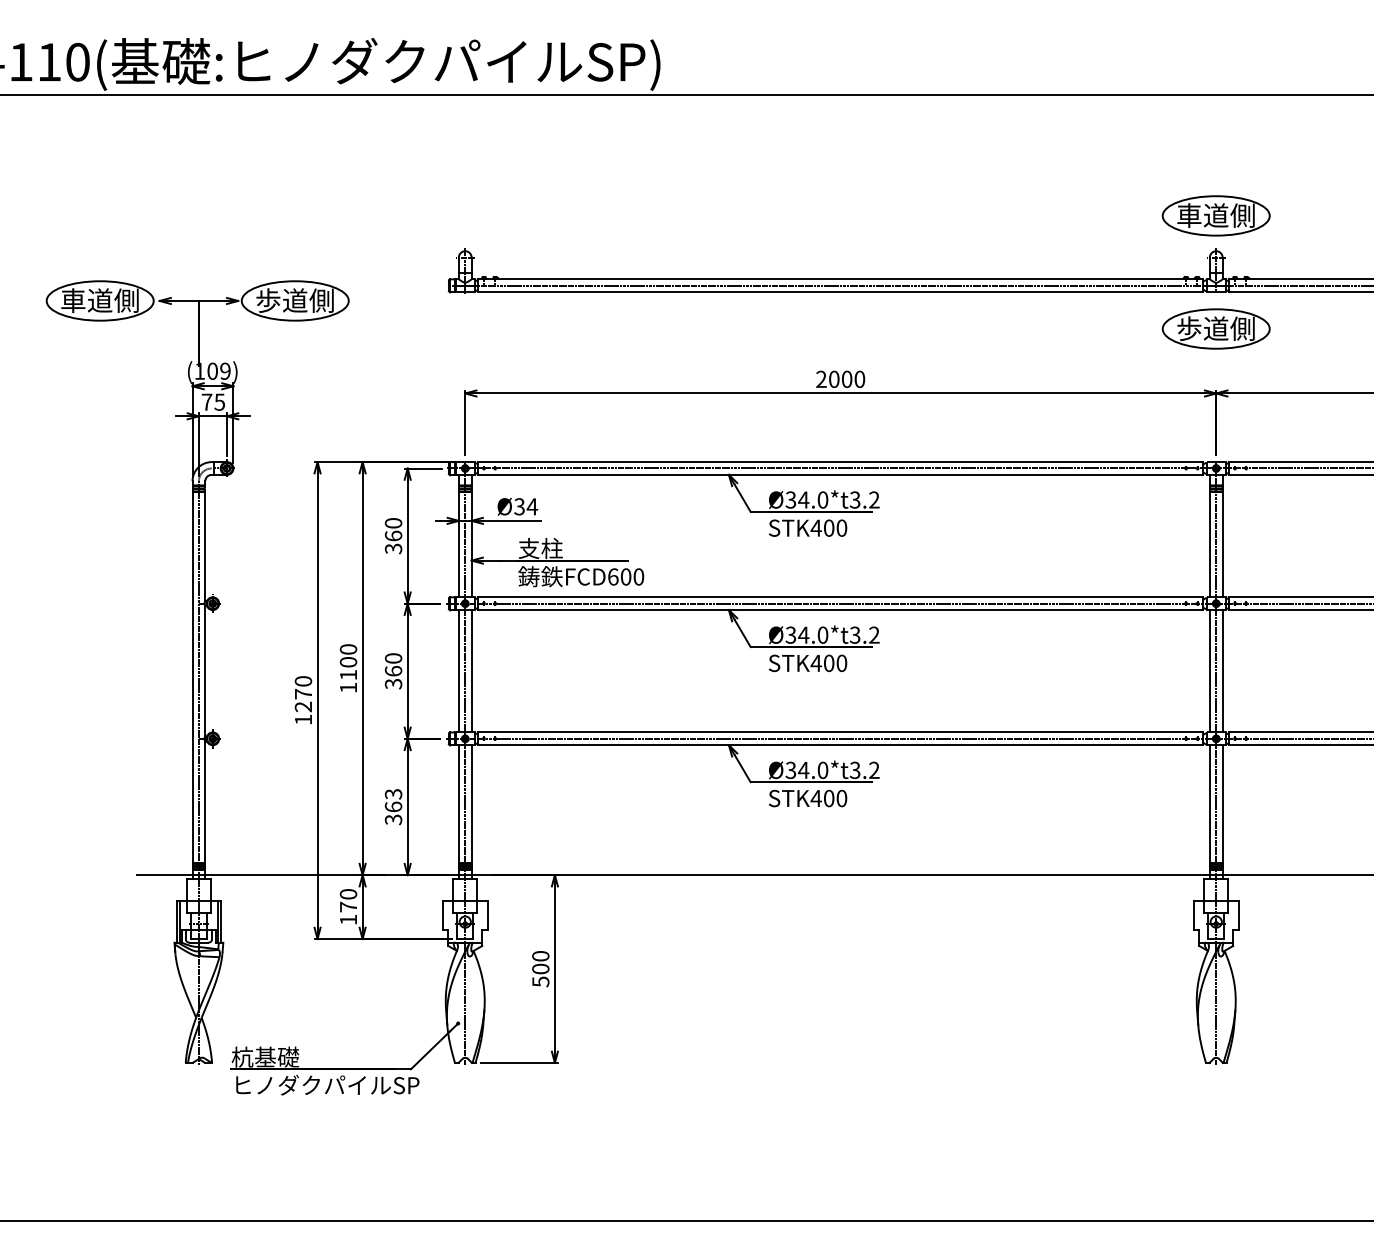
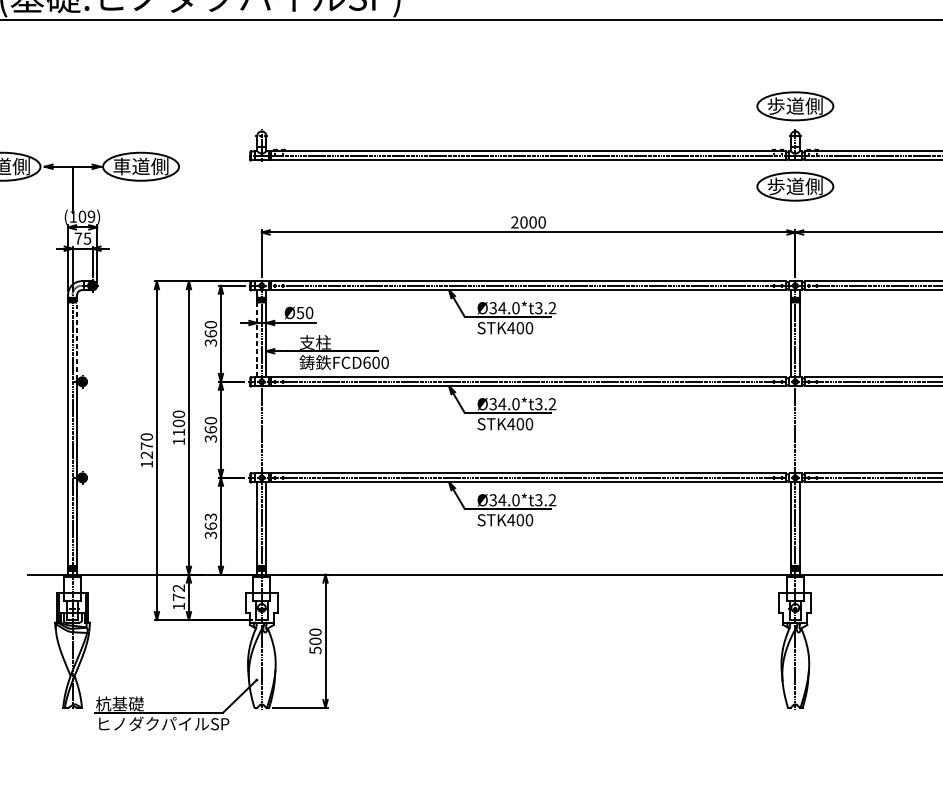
text: (1189, 215) -> (776, 106), 車道側 -> 歩道側
text: (268, 300) -> (122, 166), 歩道側 -> 車道側
text: (526, 506) -> (305, 312), Ø34 -> Ø50
line: (458, 544) -> (257, 339), solid -> dashed
line: (205, 545) -> (77, 340), solid -> dashed
line: (458, 671) -> (257, 429), removed
line: (471, 671) -> (266, 429), removed
line: (1209, 671) -> (790, 429), removed
line: (1222, 671) -> (799, 429), removed
text: (348, 894) -> (178, 588), 170 -> 172

